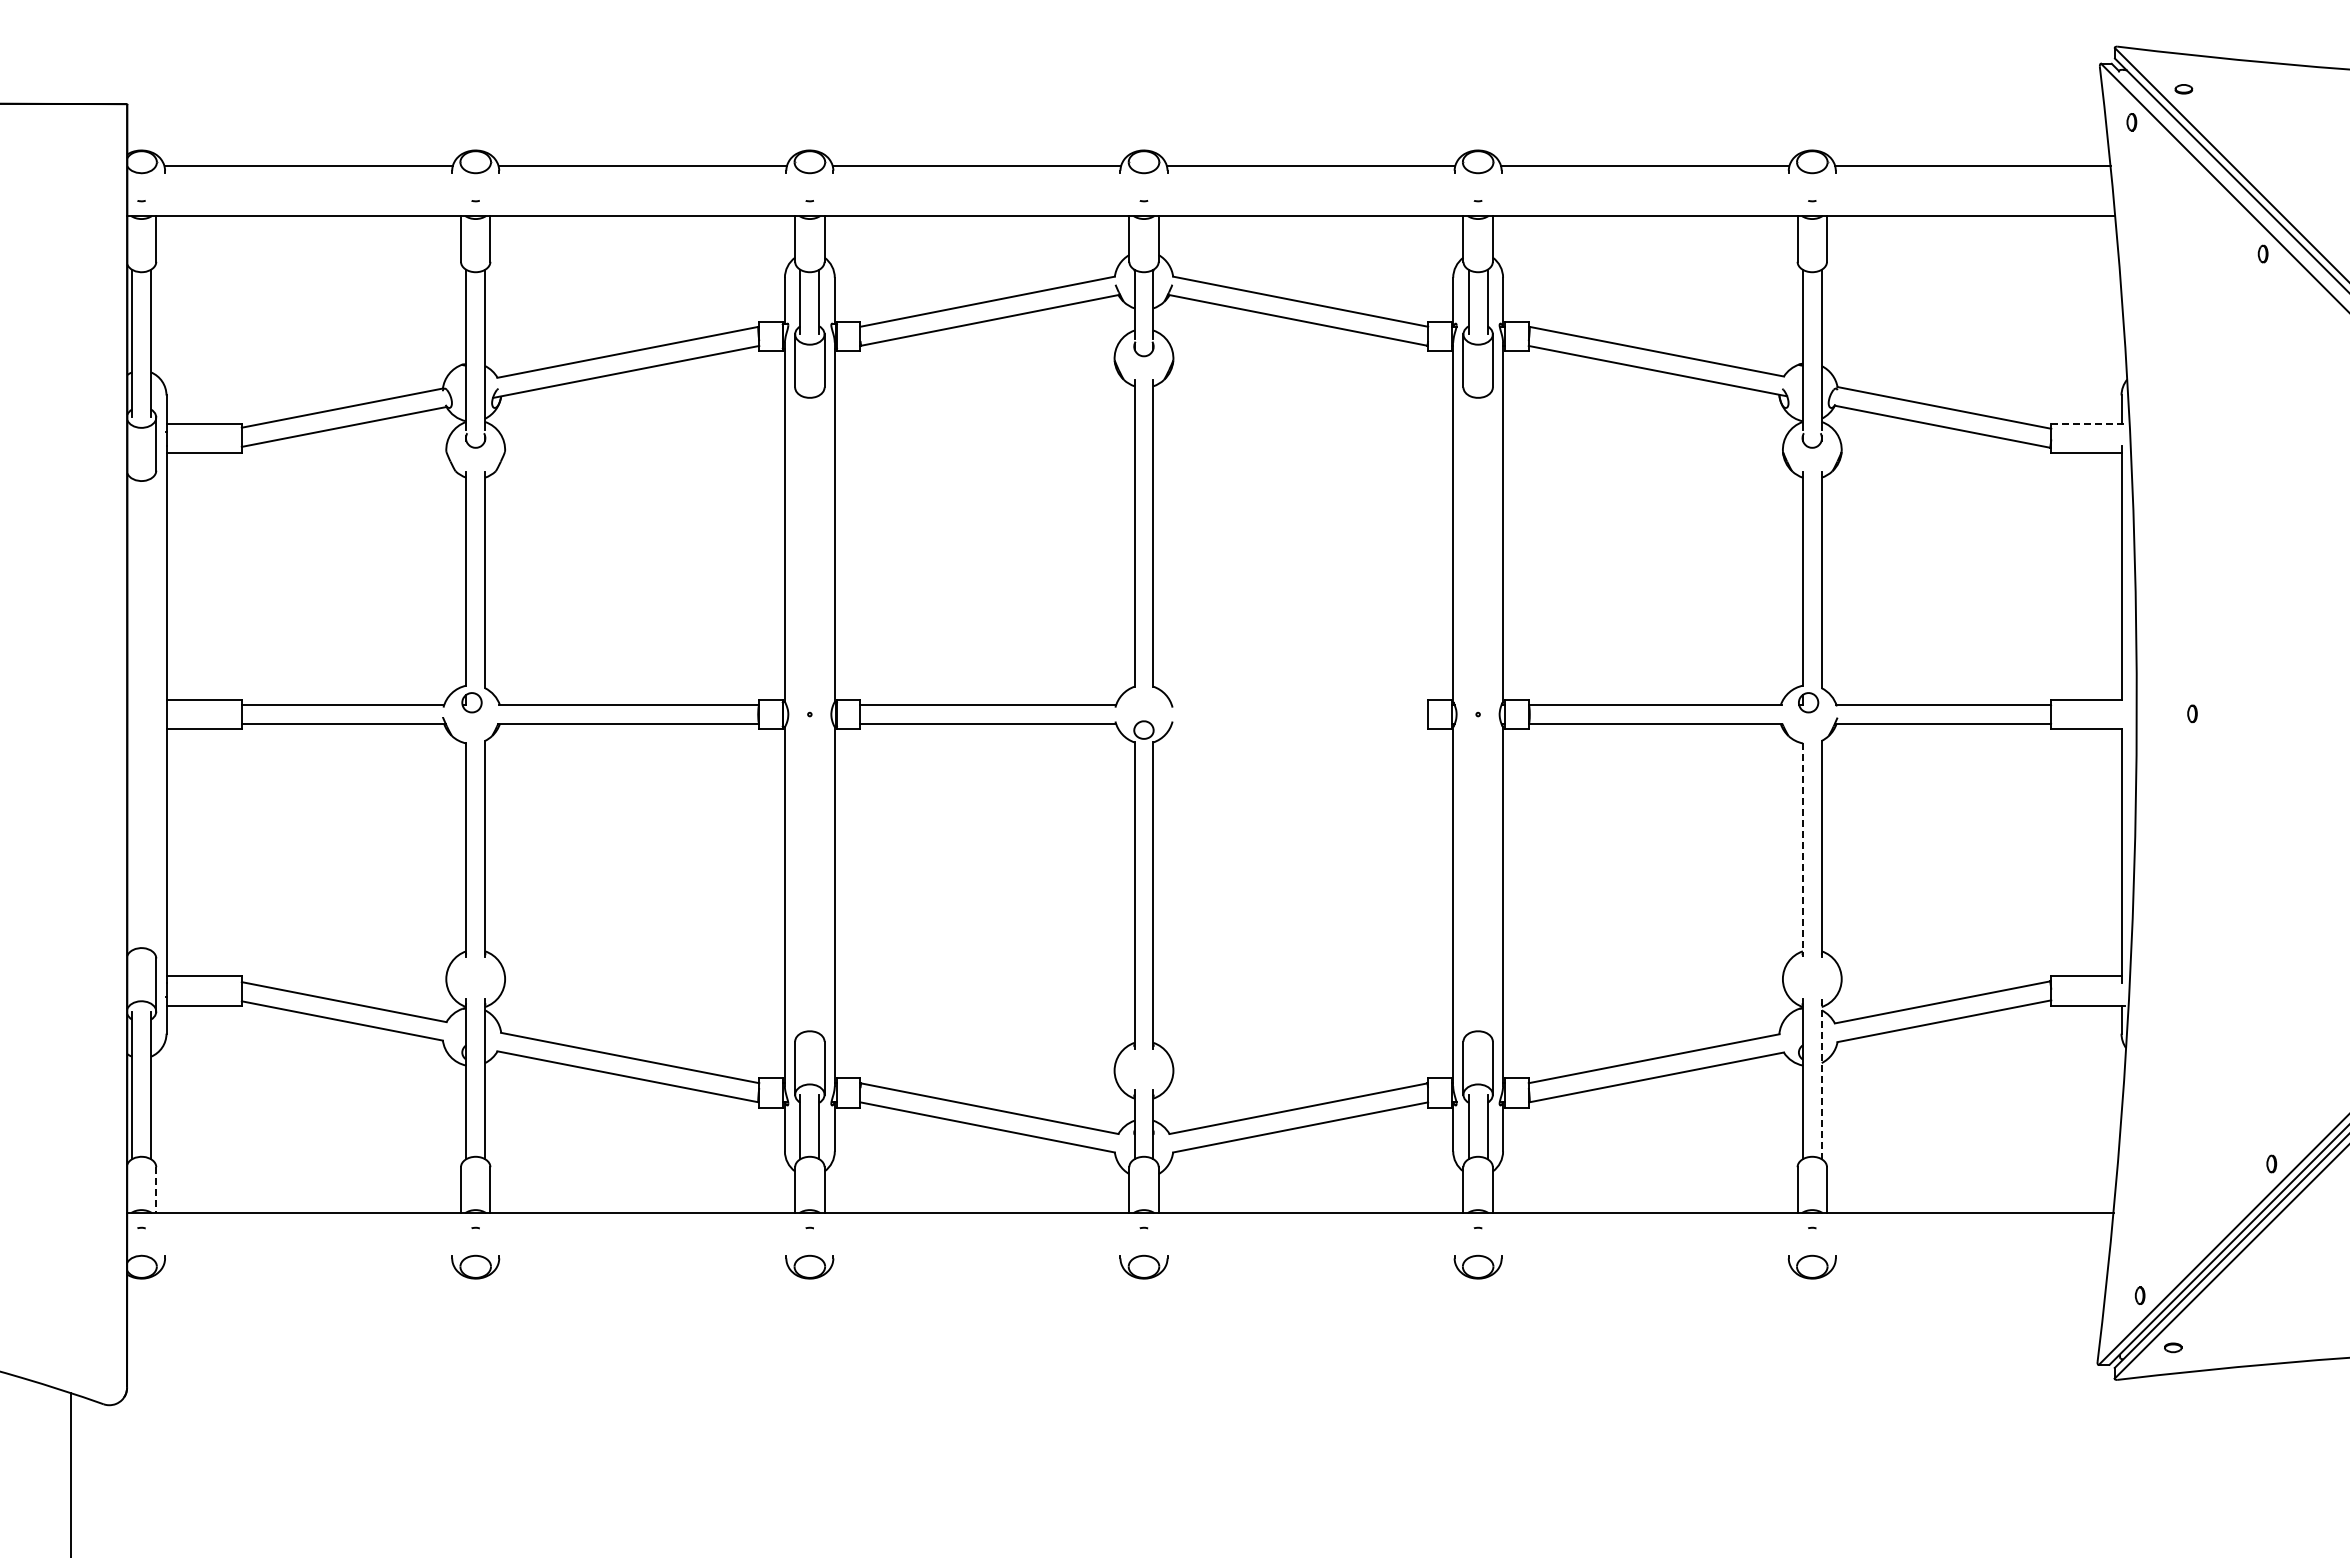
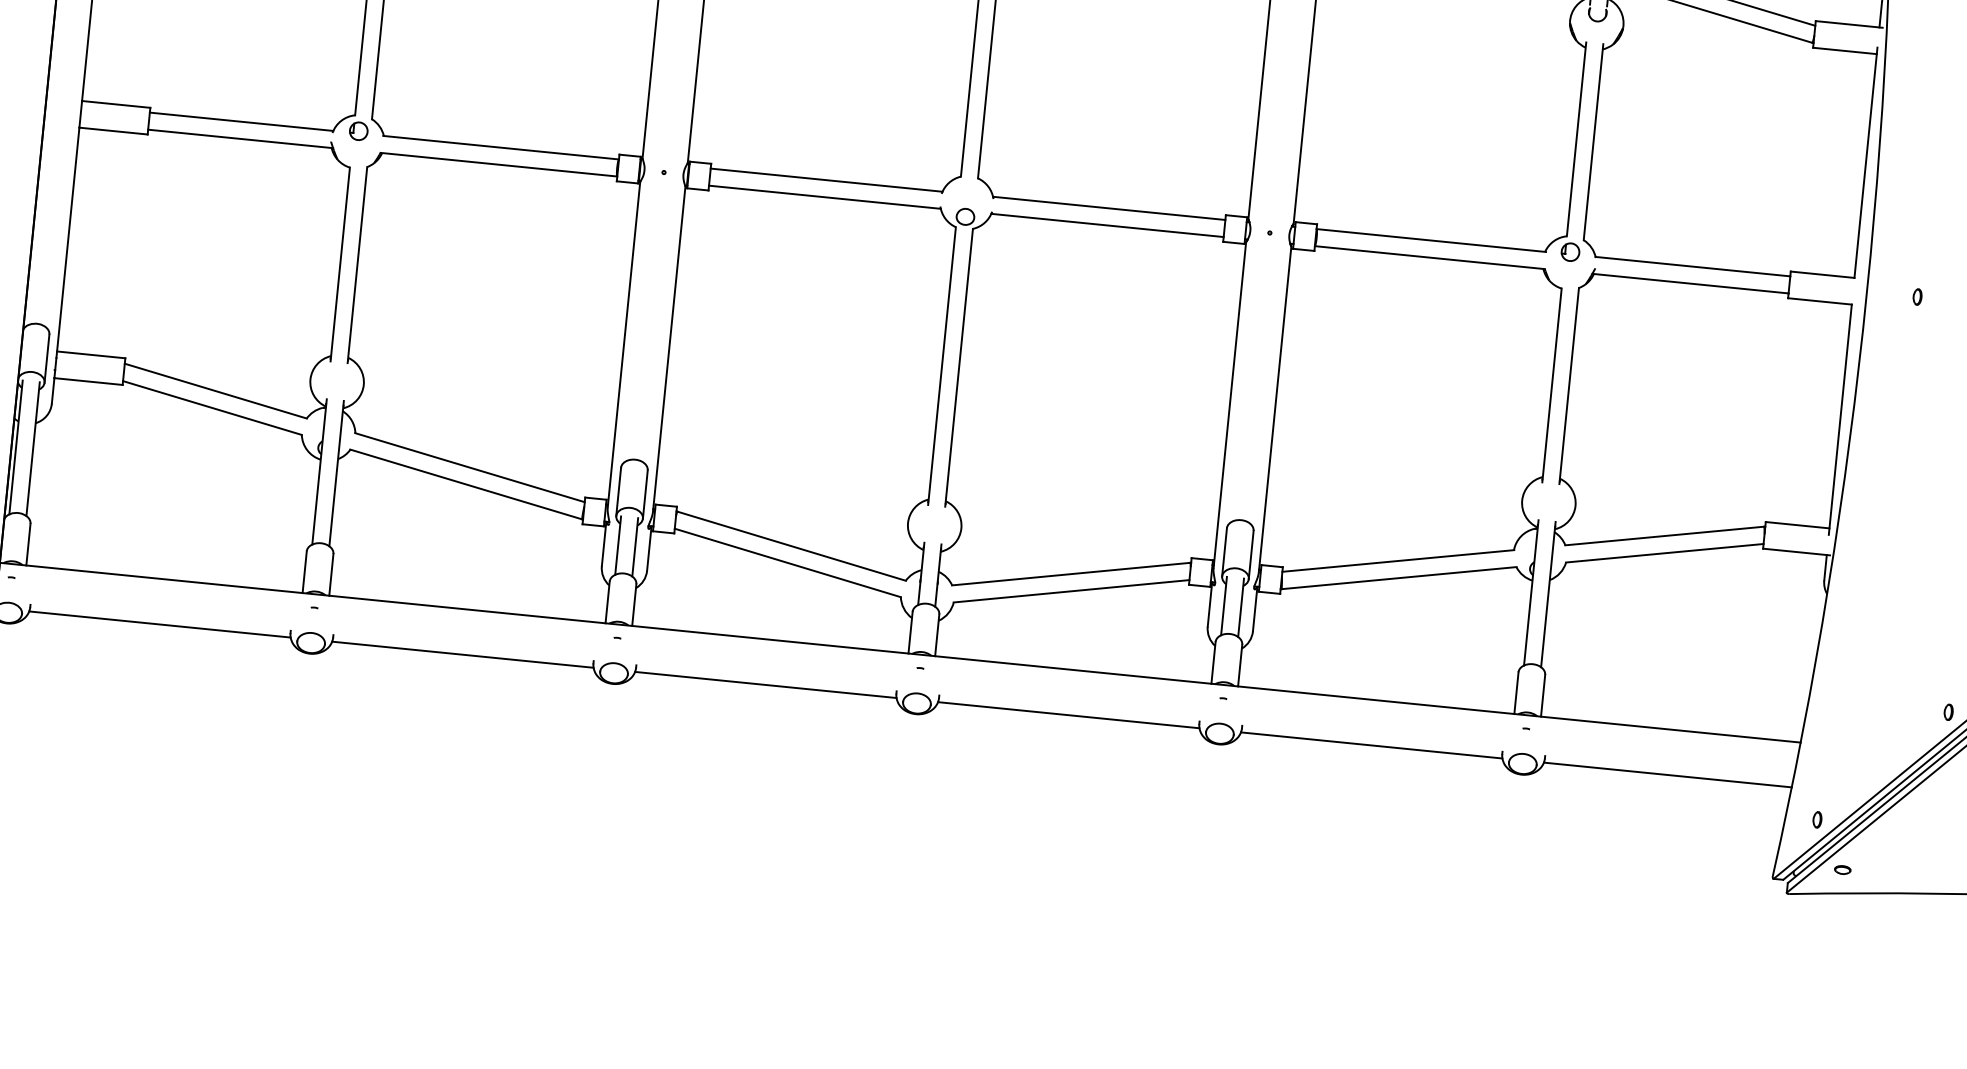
line: (2088, 423) -> (1849, 24), dashed -> solid
line: (1299, 705) -> (1108, 208), added
line: (1299, 723) -> (1107, 224), added
line: (1802, 850) -> (1551, 385), dashed -> solid
line: (1821, 1079) -> (1548, 594), dashed -> solid
line: (156, 1190) -> (28, 544), dashed -> solid
line: (308, 1263) -> (159, 624), added
line: (642, 1263) -> (462, 655), added
line: (976, 1263) -> (765, 685), added
line: (1310, 1263) -> (1068, 715), added
line: (1645, 1263) -> (1371, 745), added
line: (1971, 1263) -> (1667, 775), added

